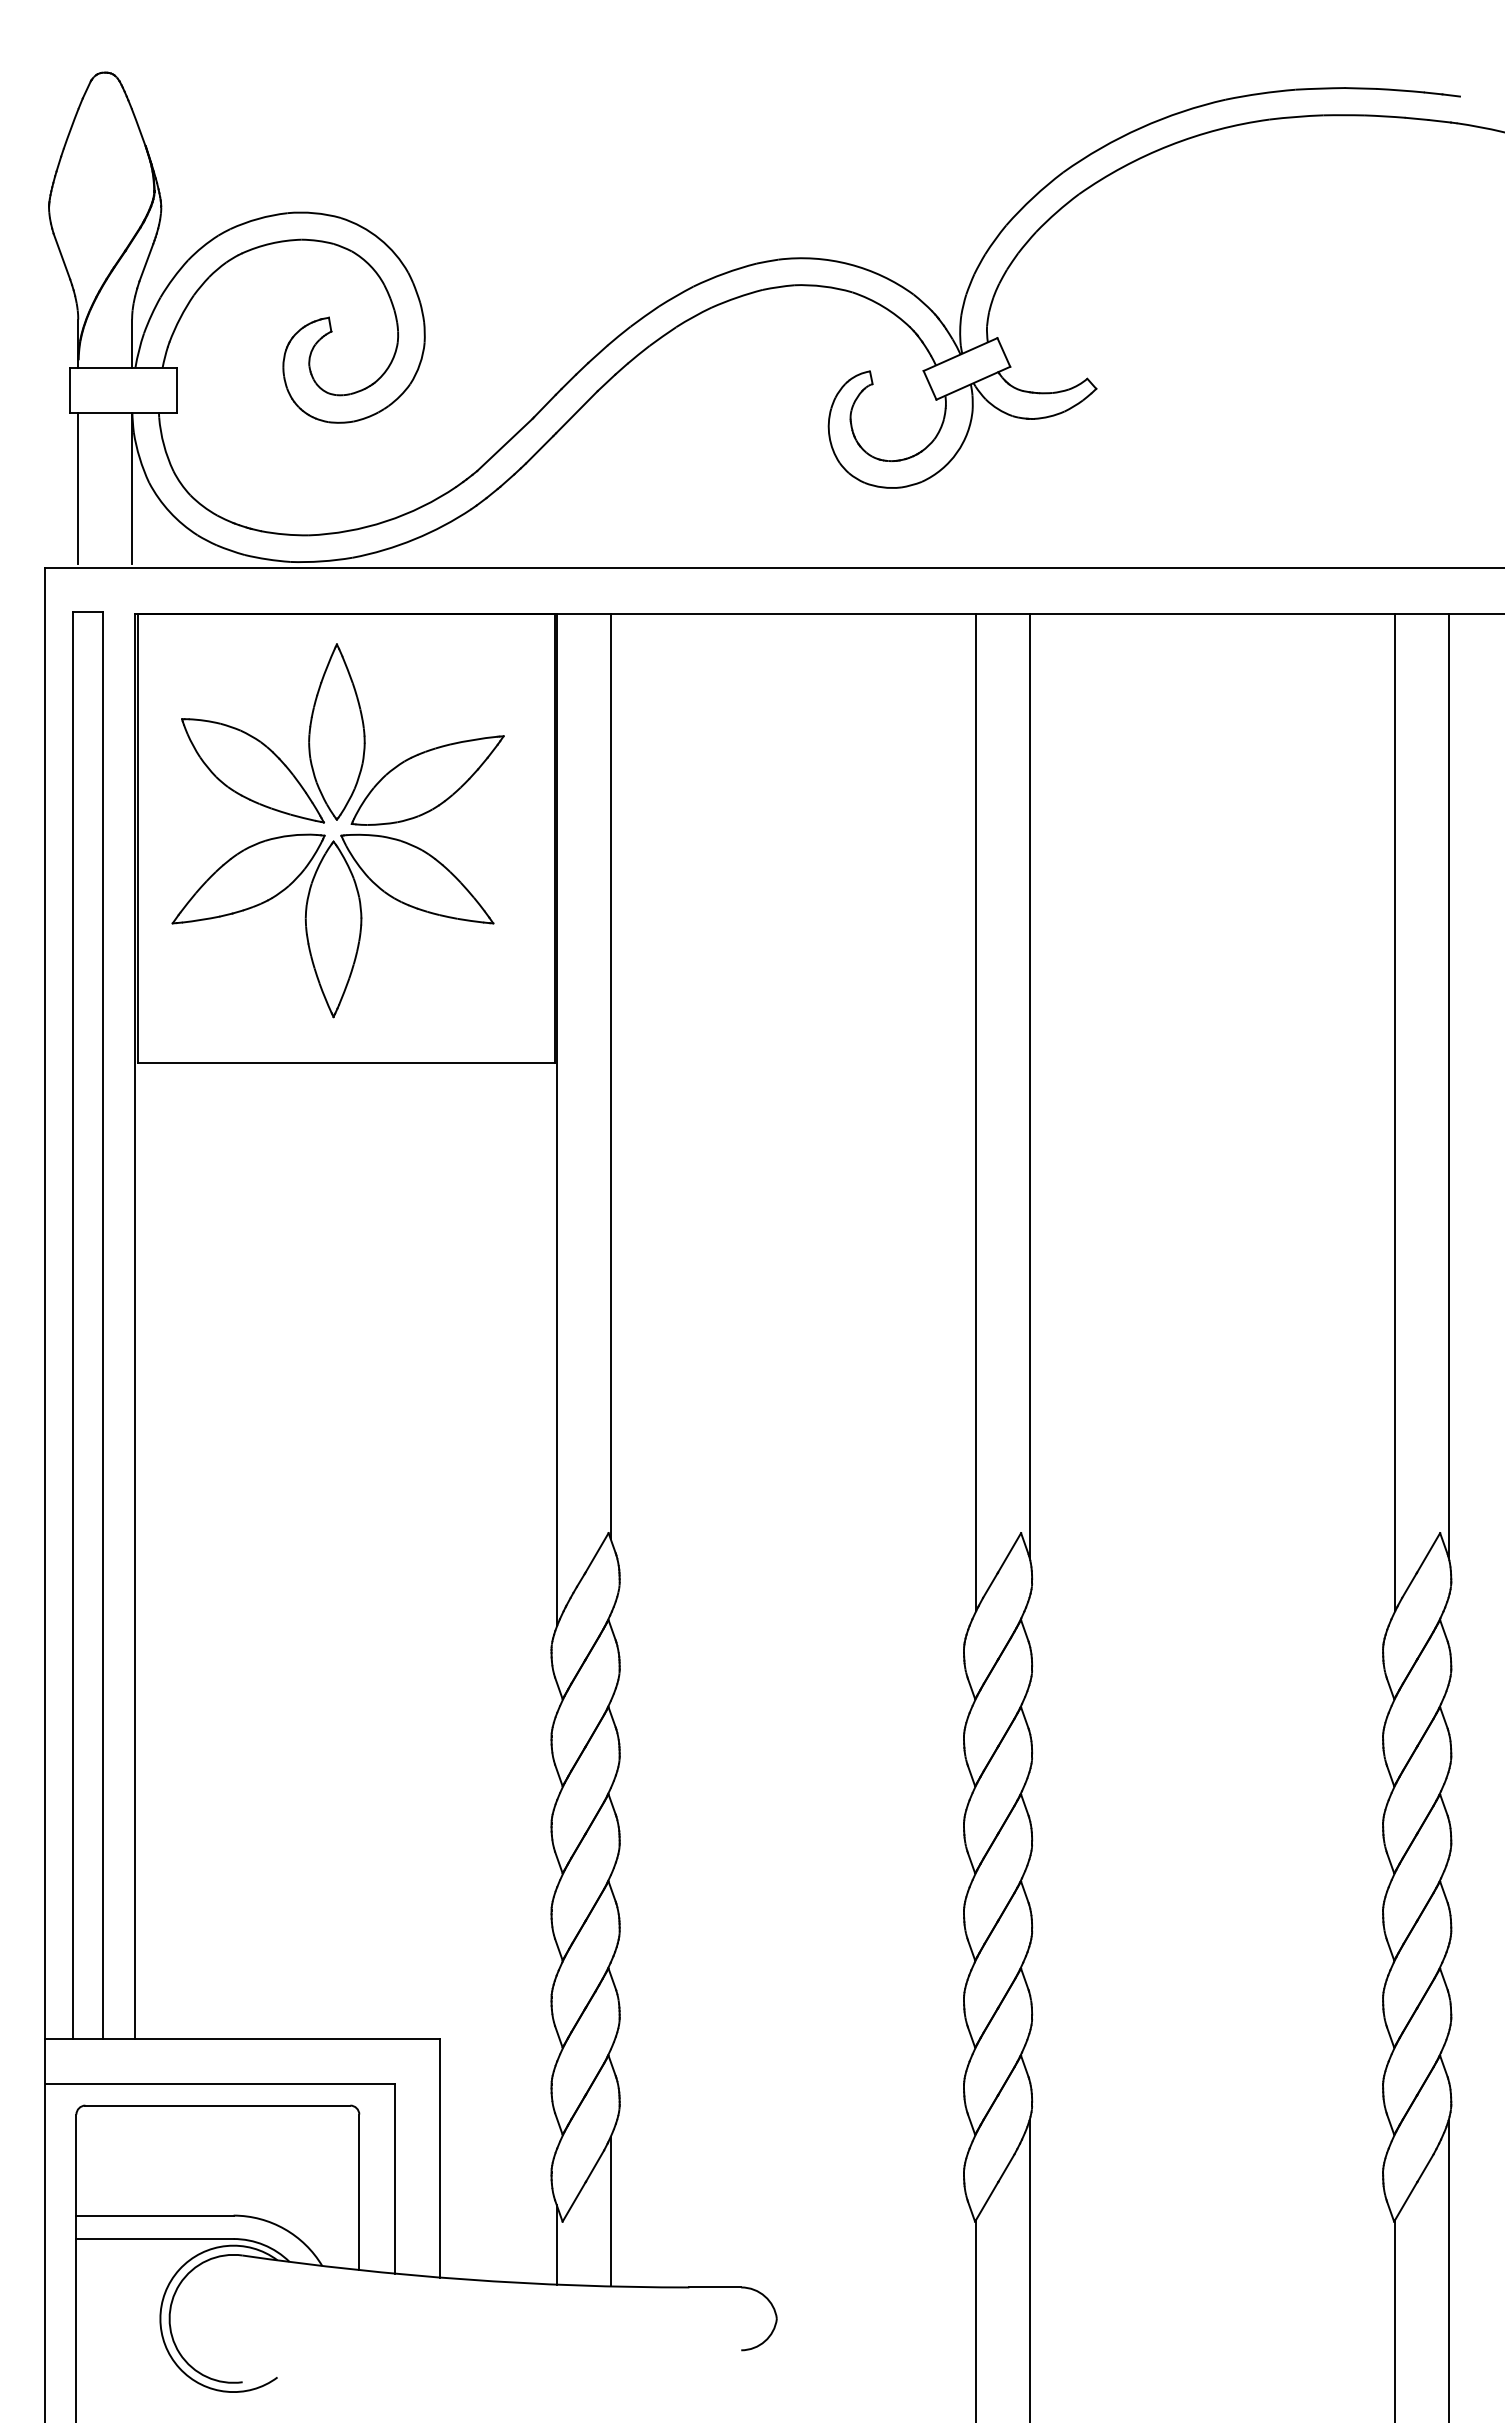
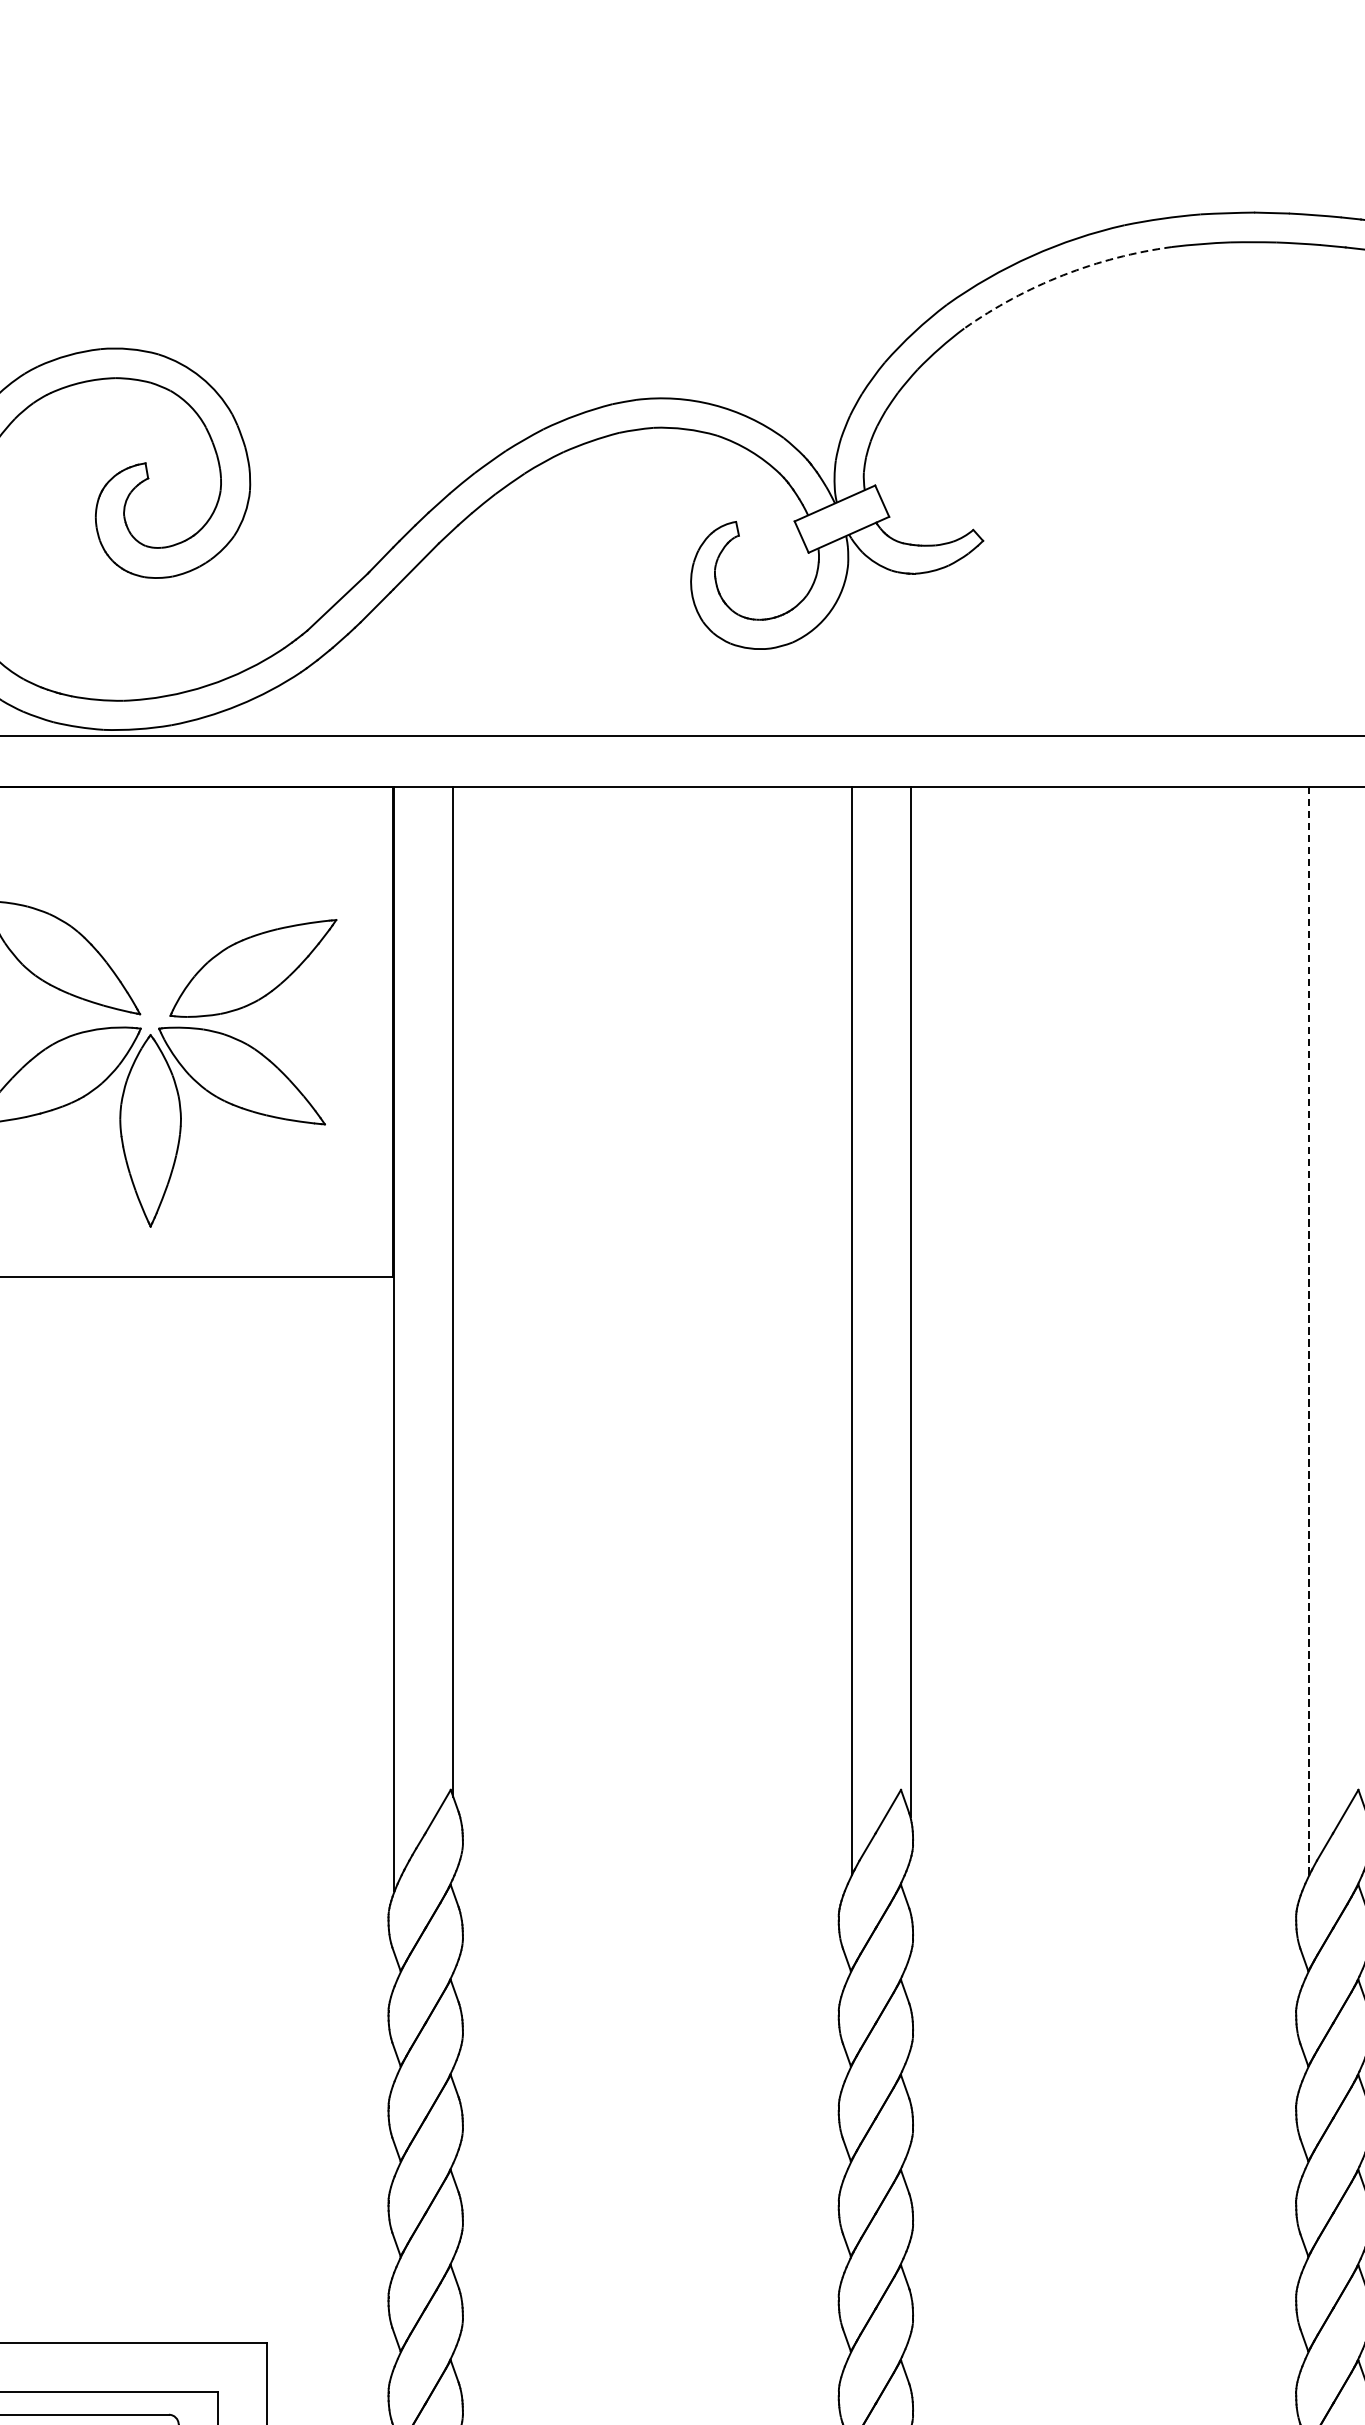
arc: (1169, 145) -> (1063, 275), solid -> dashed
part: (336, 731) -> (153, 914), removed
line: (1395, 1112) -> (1309, 1330), solid -> dashed

